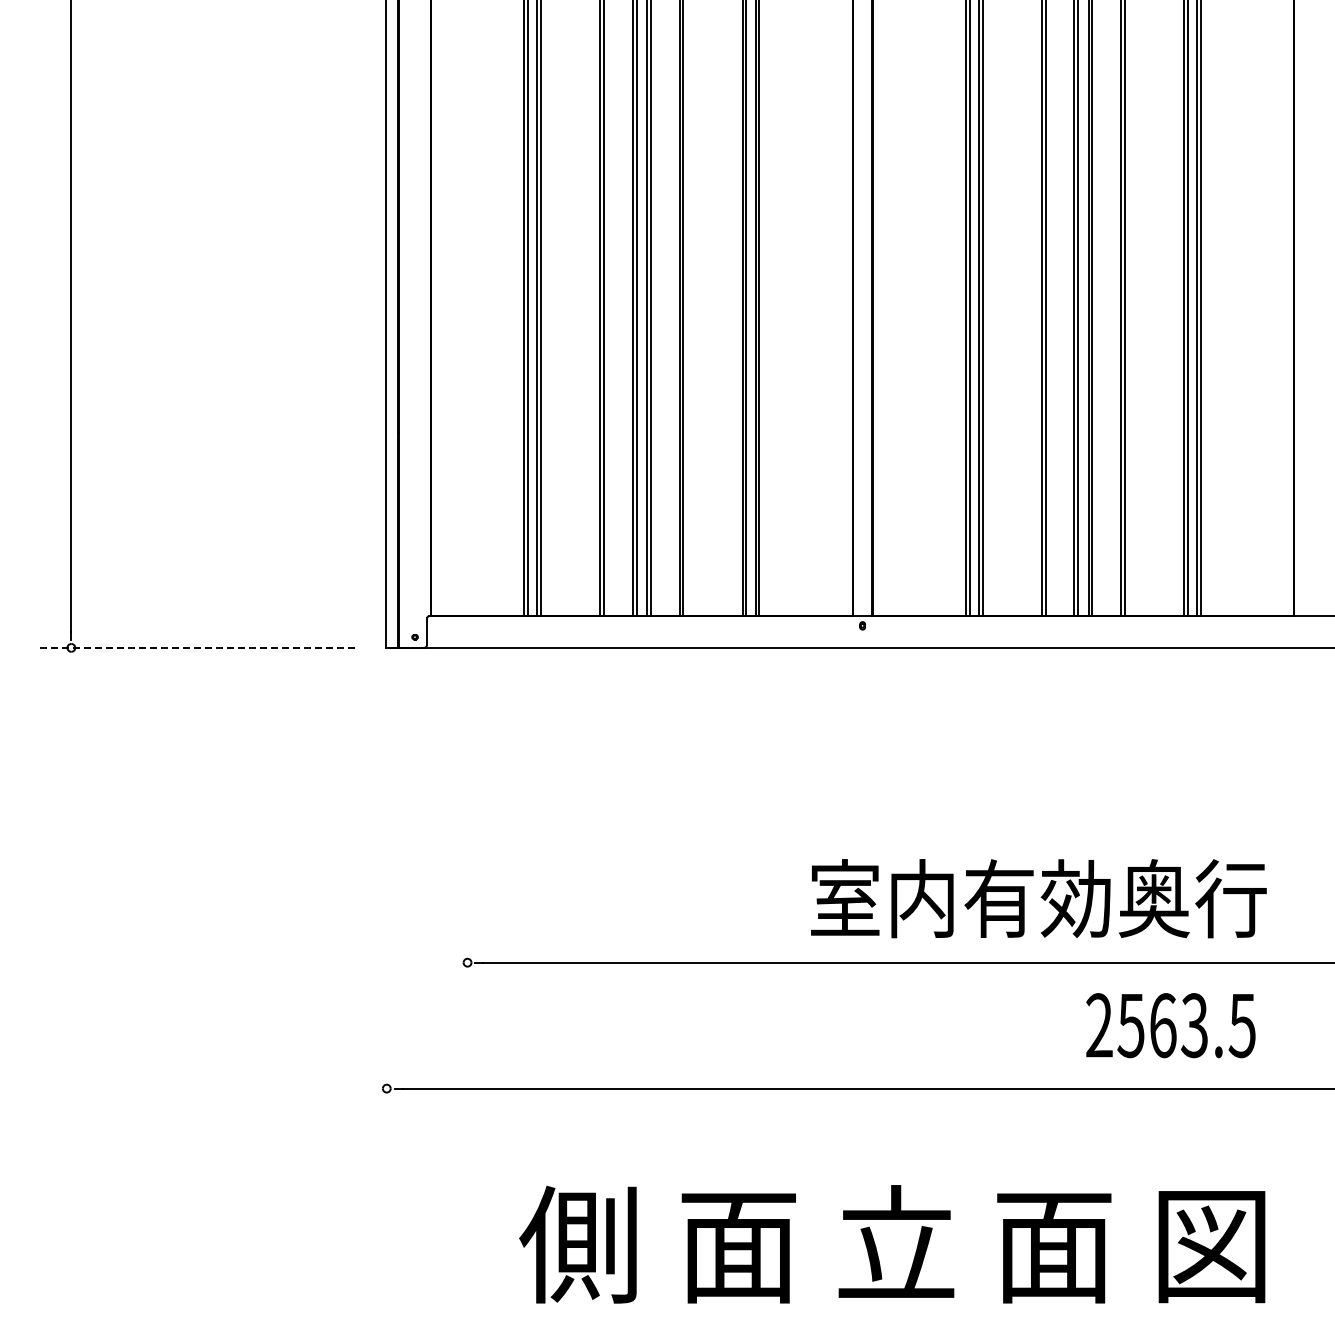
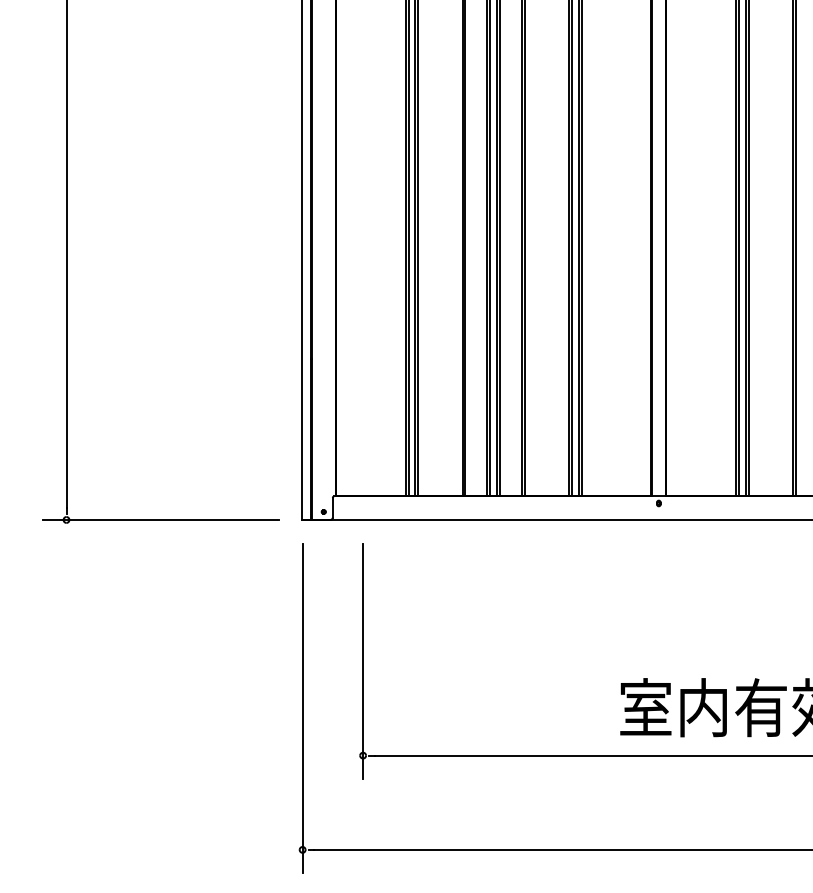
line: (196, 647) -> (160, 519), dashed -> solid
line: (467, 836) -> (363, 661), added
line: (386, 899) -> (302, 708), added

